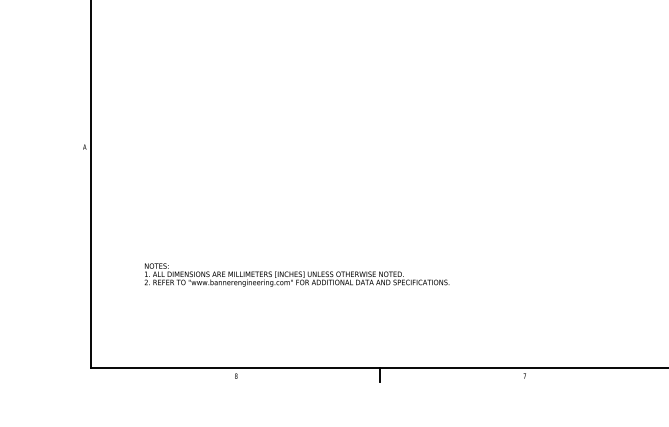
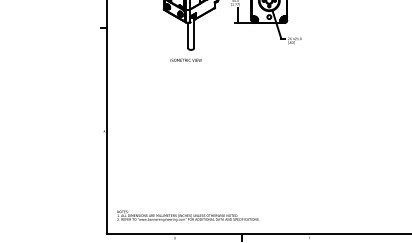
text: (297, 273) -> (188, 215), moved

